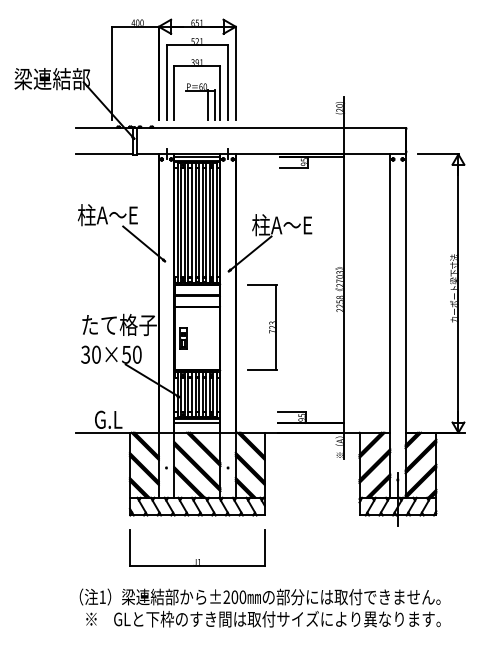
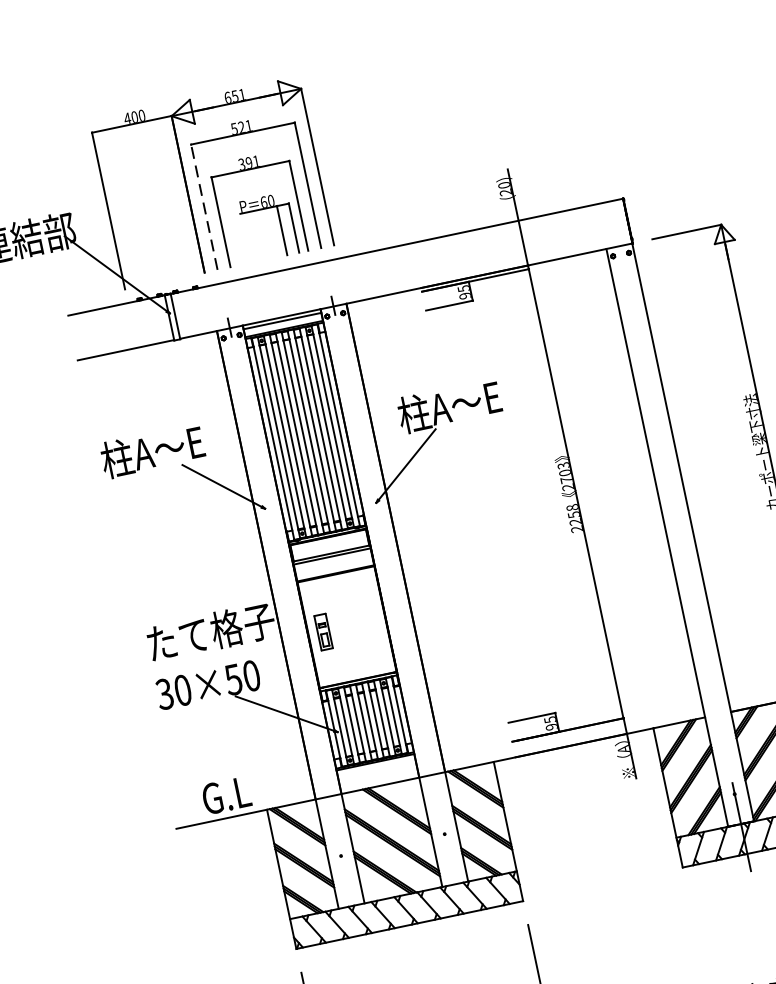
line: (166, 81) -> (203, 205), solid -> dashed
part: (269, 327) -> (464, 583), removed
line: (197, 423) -> (377, 770), removed

